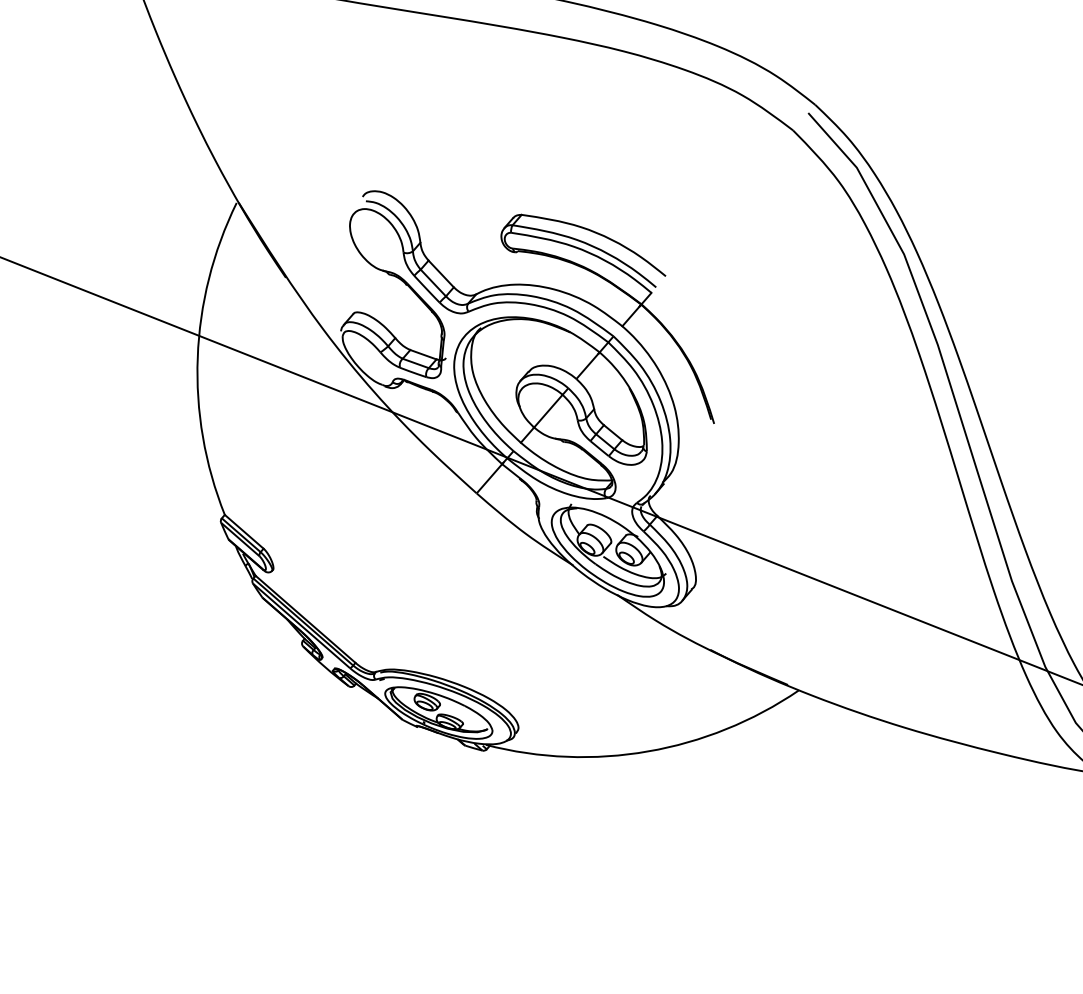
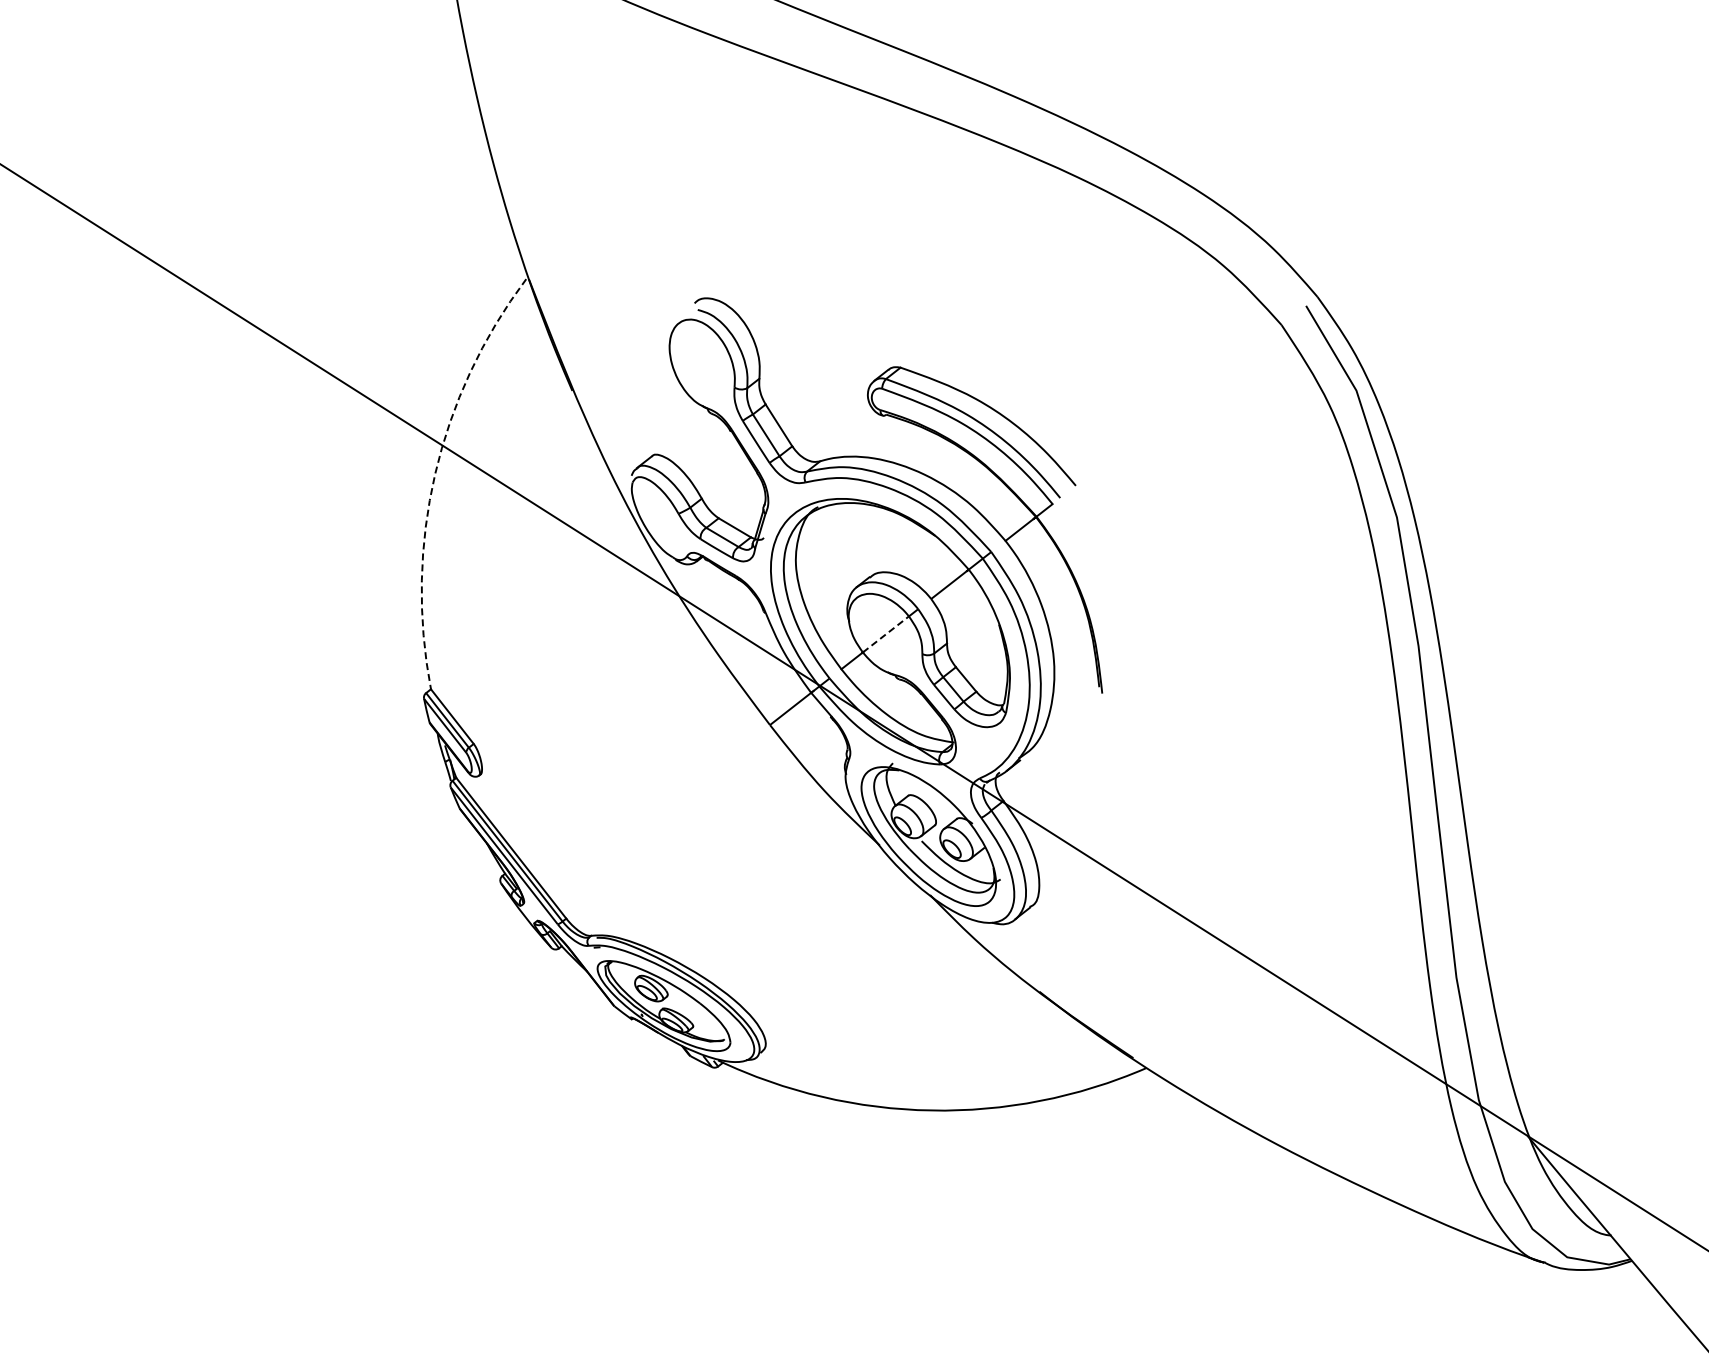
arc: (198, 357) -> (435, 474), solid -> dashed
line: (548, 411) -> (886, 634), solid -> dashed

